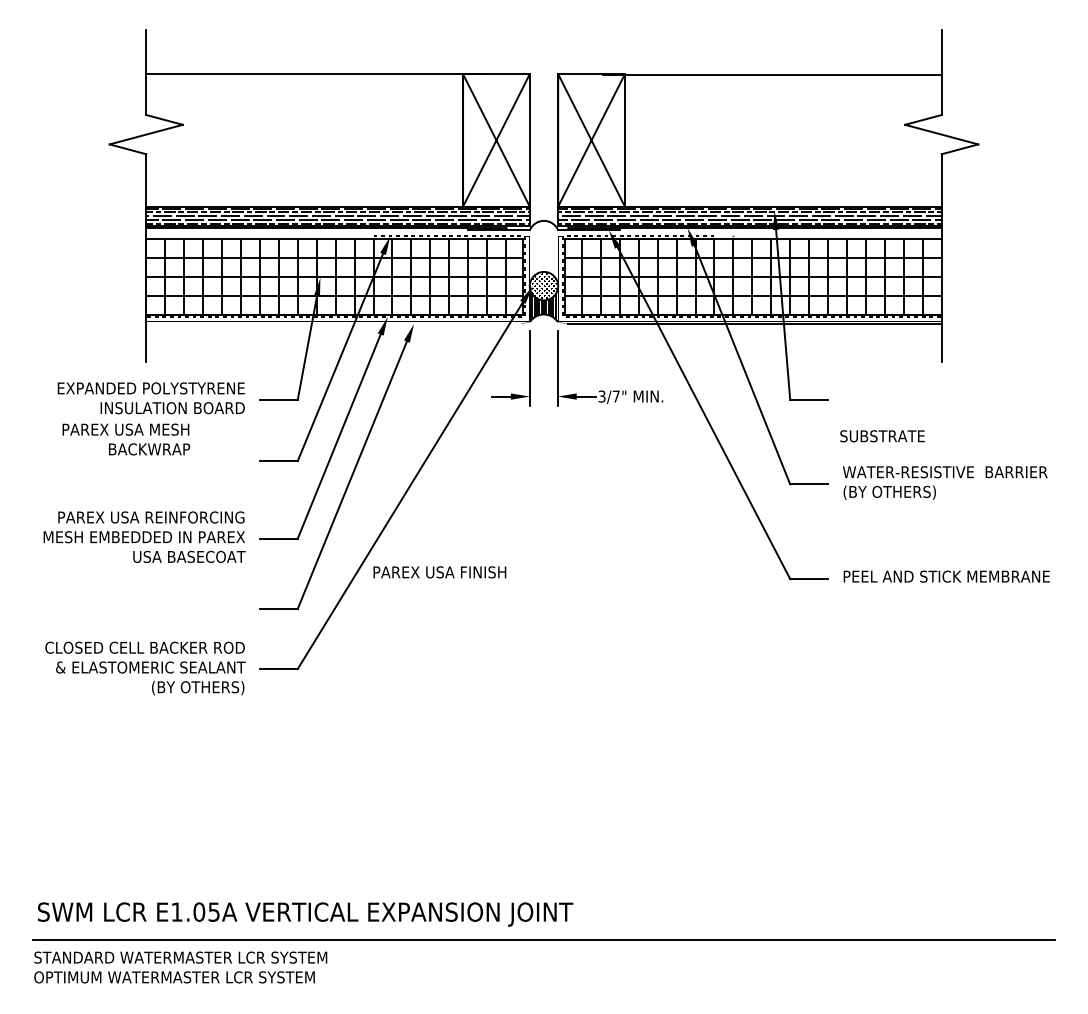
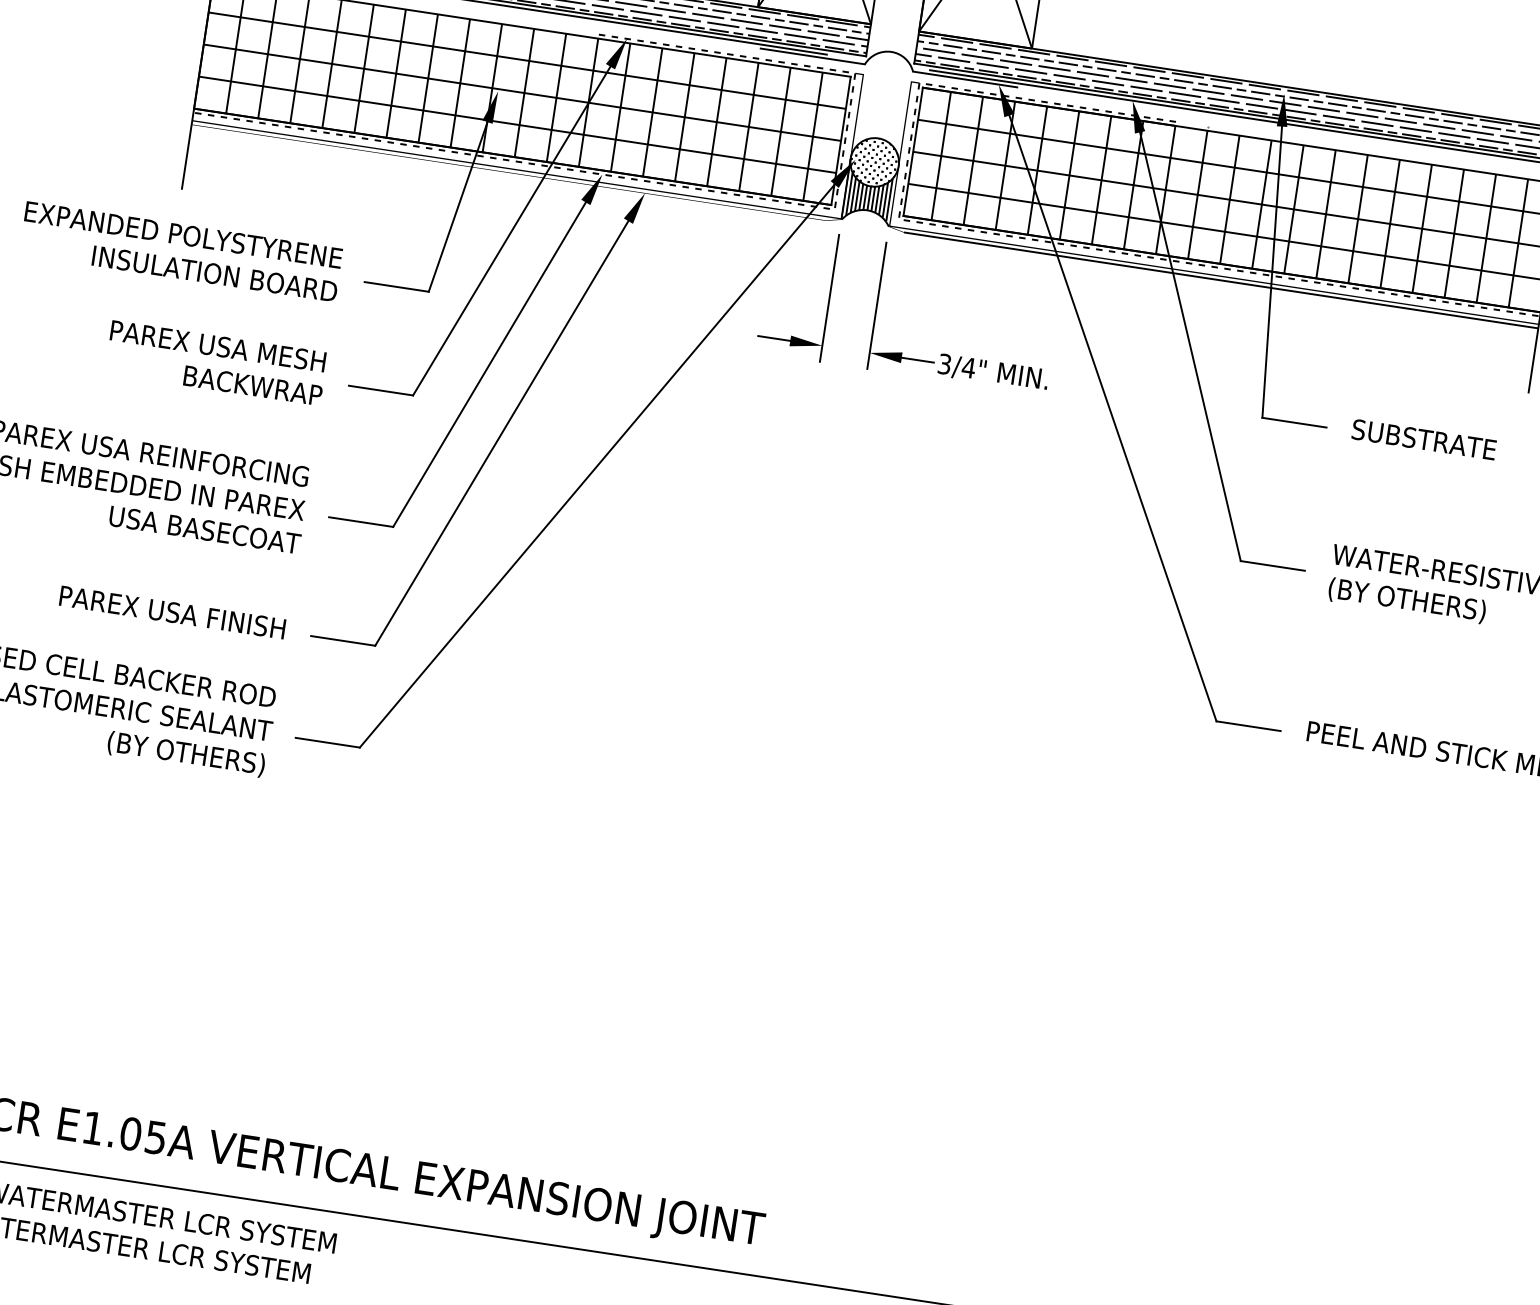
text: (616, 396) -> (969, 367), 3/7" -> 3/4"
text: (882, 436) -> (1424, 440), moved
text: (126, 439) -> (216, 363), moved
text: (439, 572) -> (171, 612), moved

